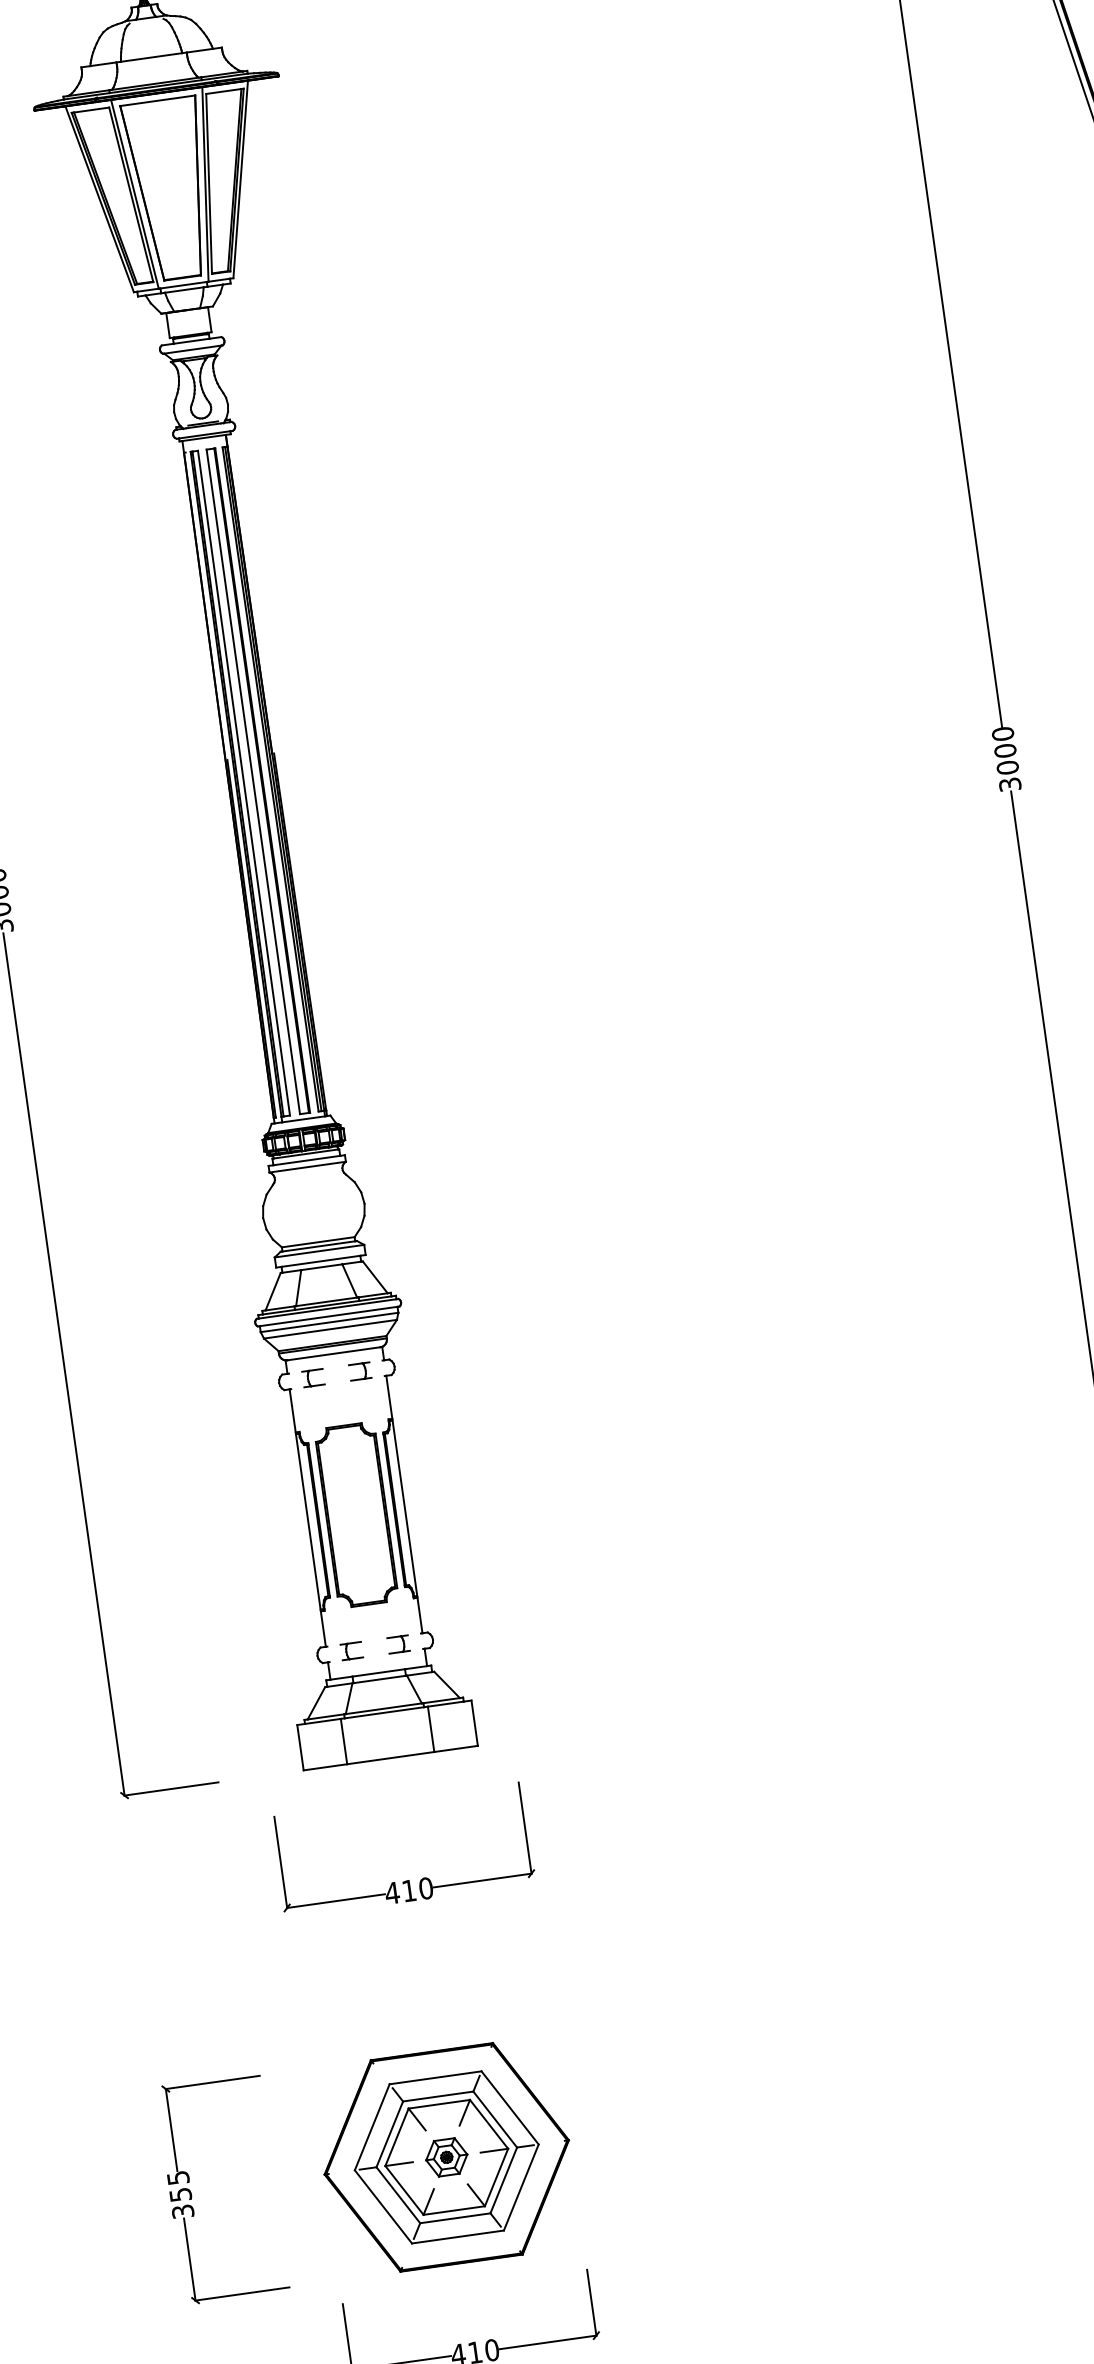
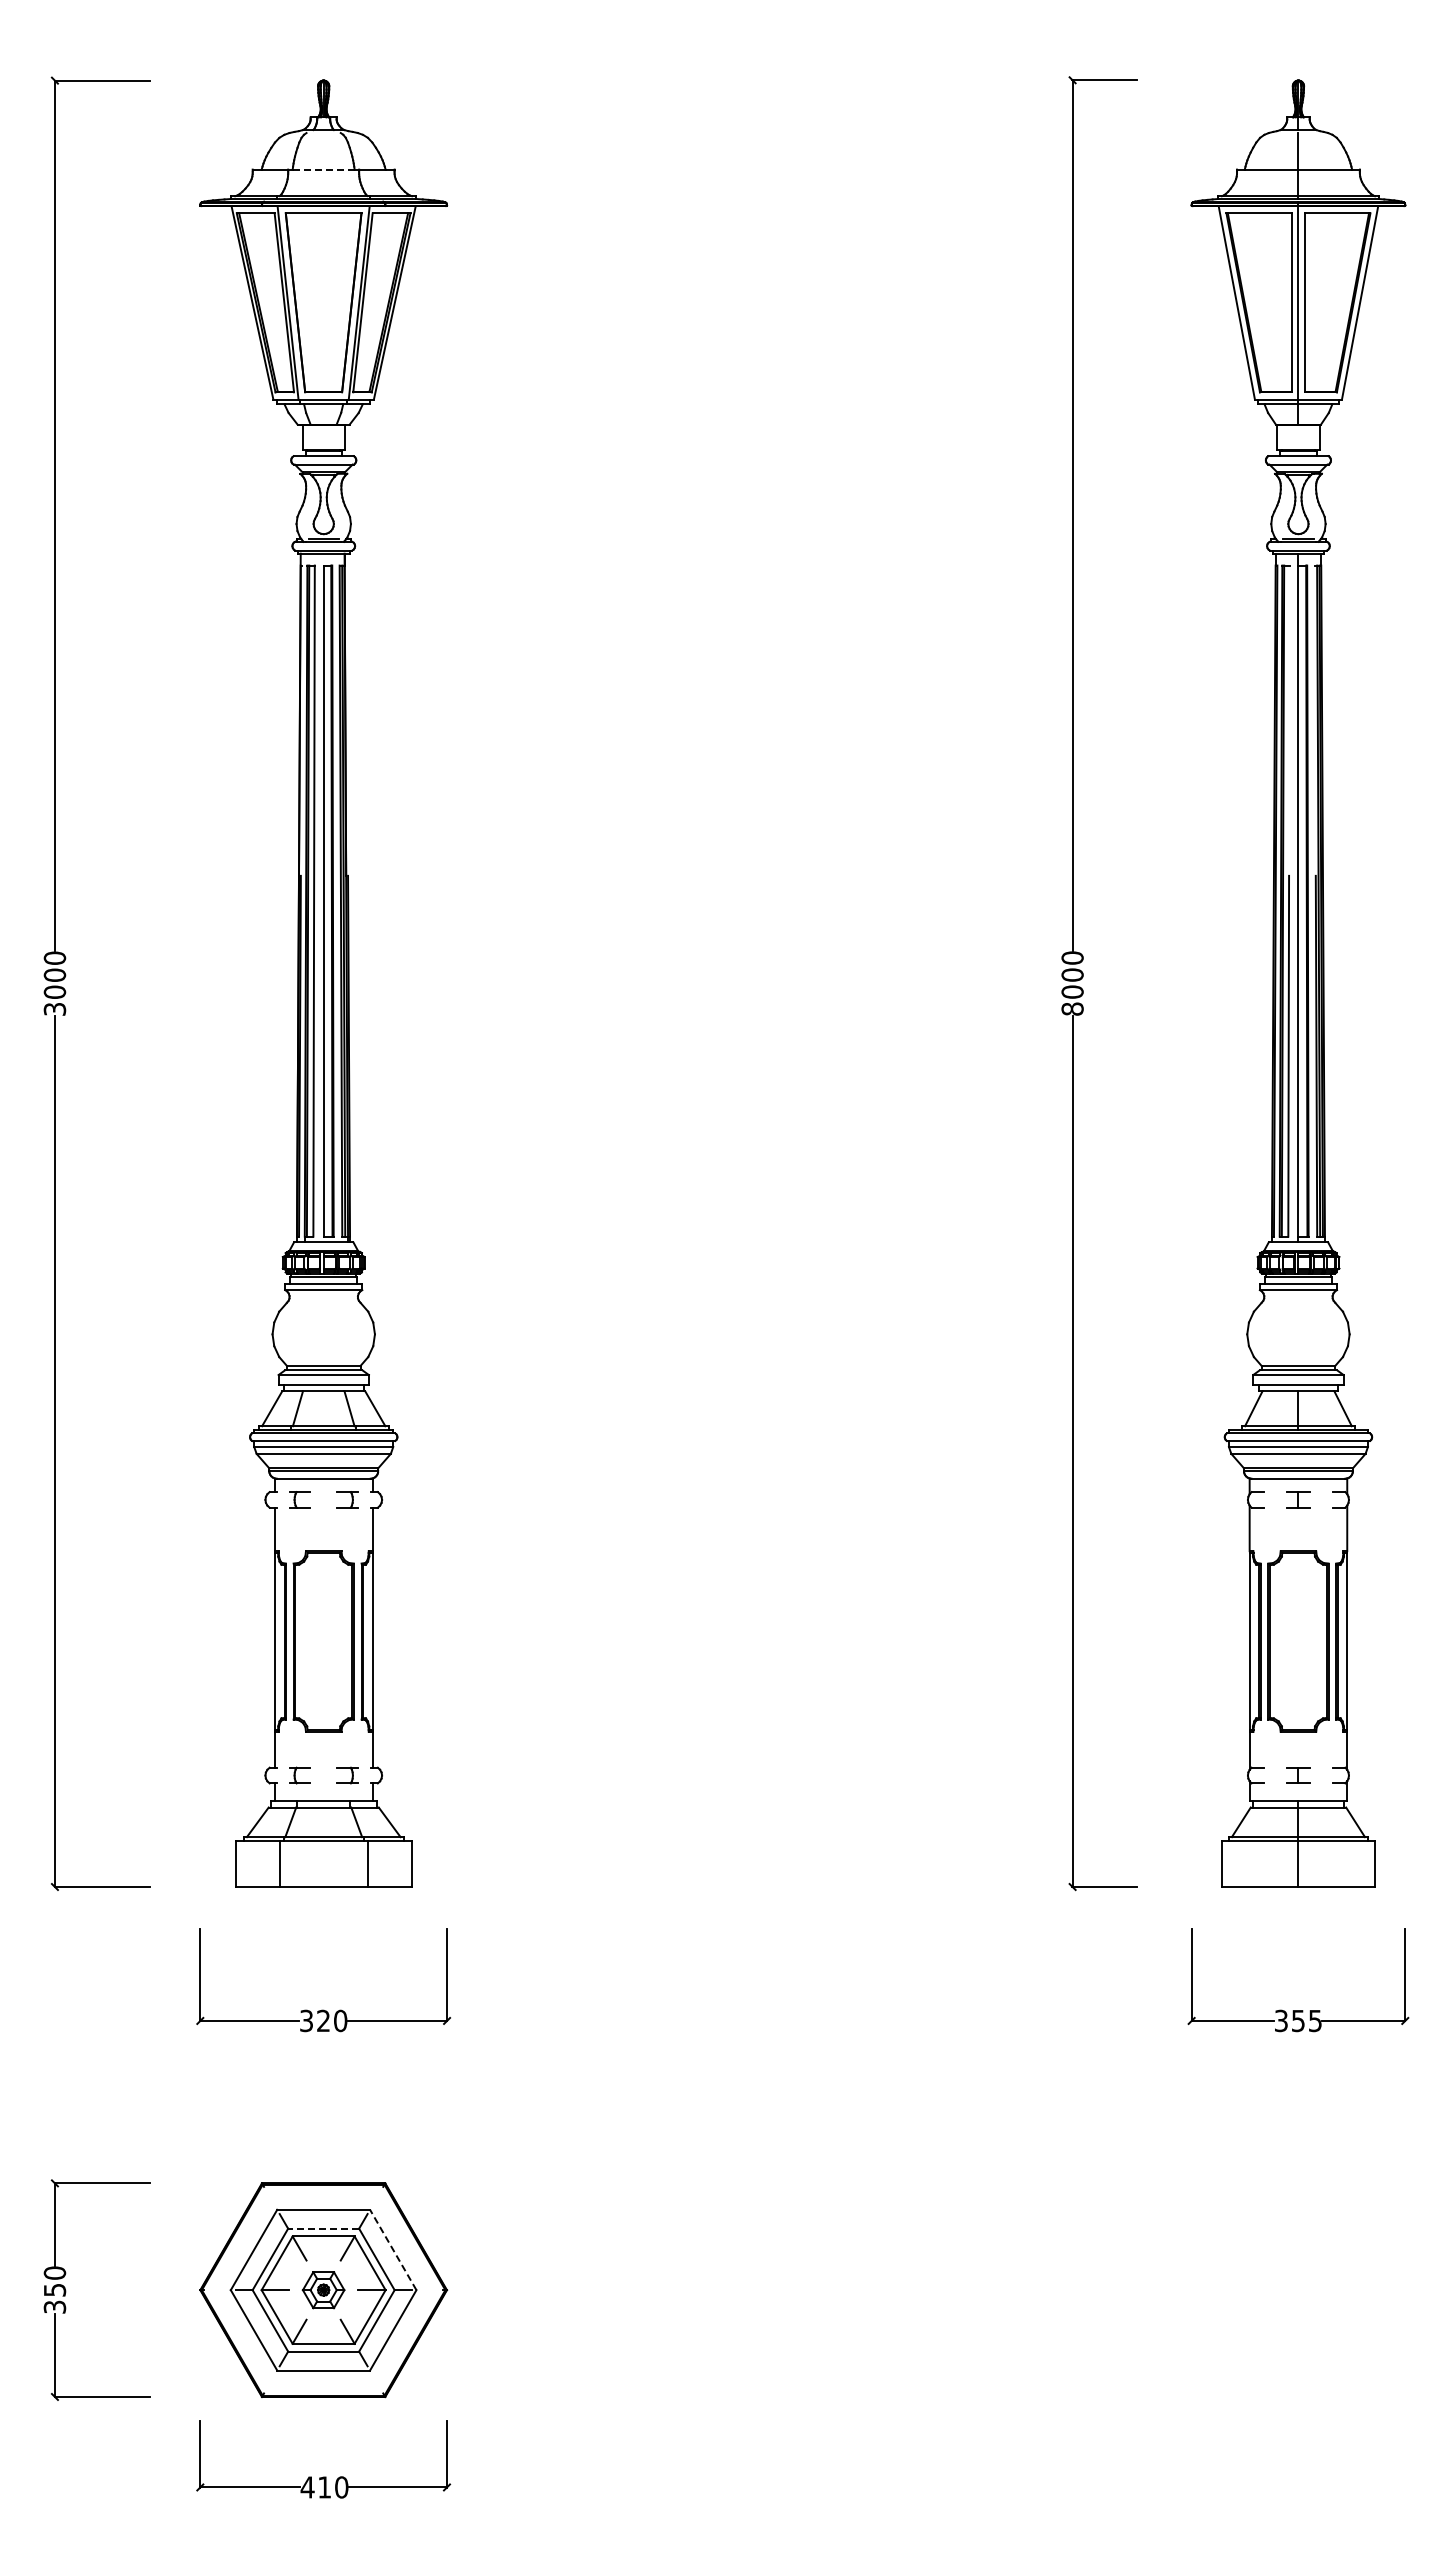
line: (151, 57) -> (323, 169), solid -> dashed
text: (1009, 784) -> (1072, 1008), 3000 -> 8000
text: (400, 1891) -> (314, 2020), 410 -> 320
line: (438, 2096) -> (323, 2228), solid -> dashed
line: (510, 2107) -> (393, 2249), solid -> dashed
text: (177, 2177) -> (54, 2272), 355 -> 350

